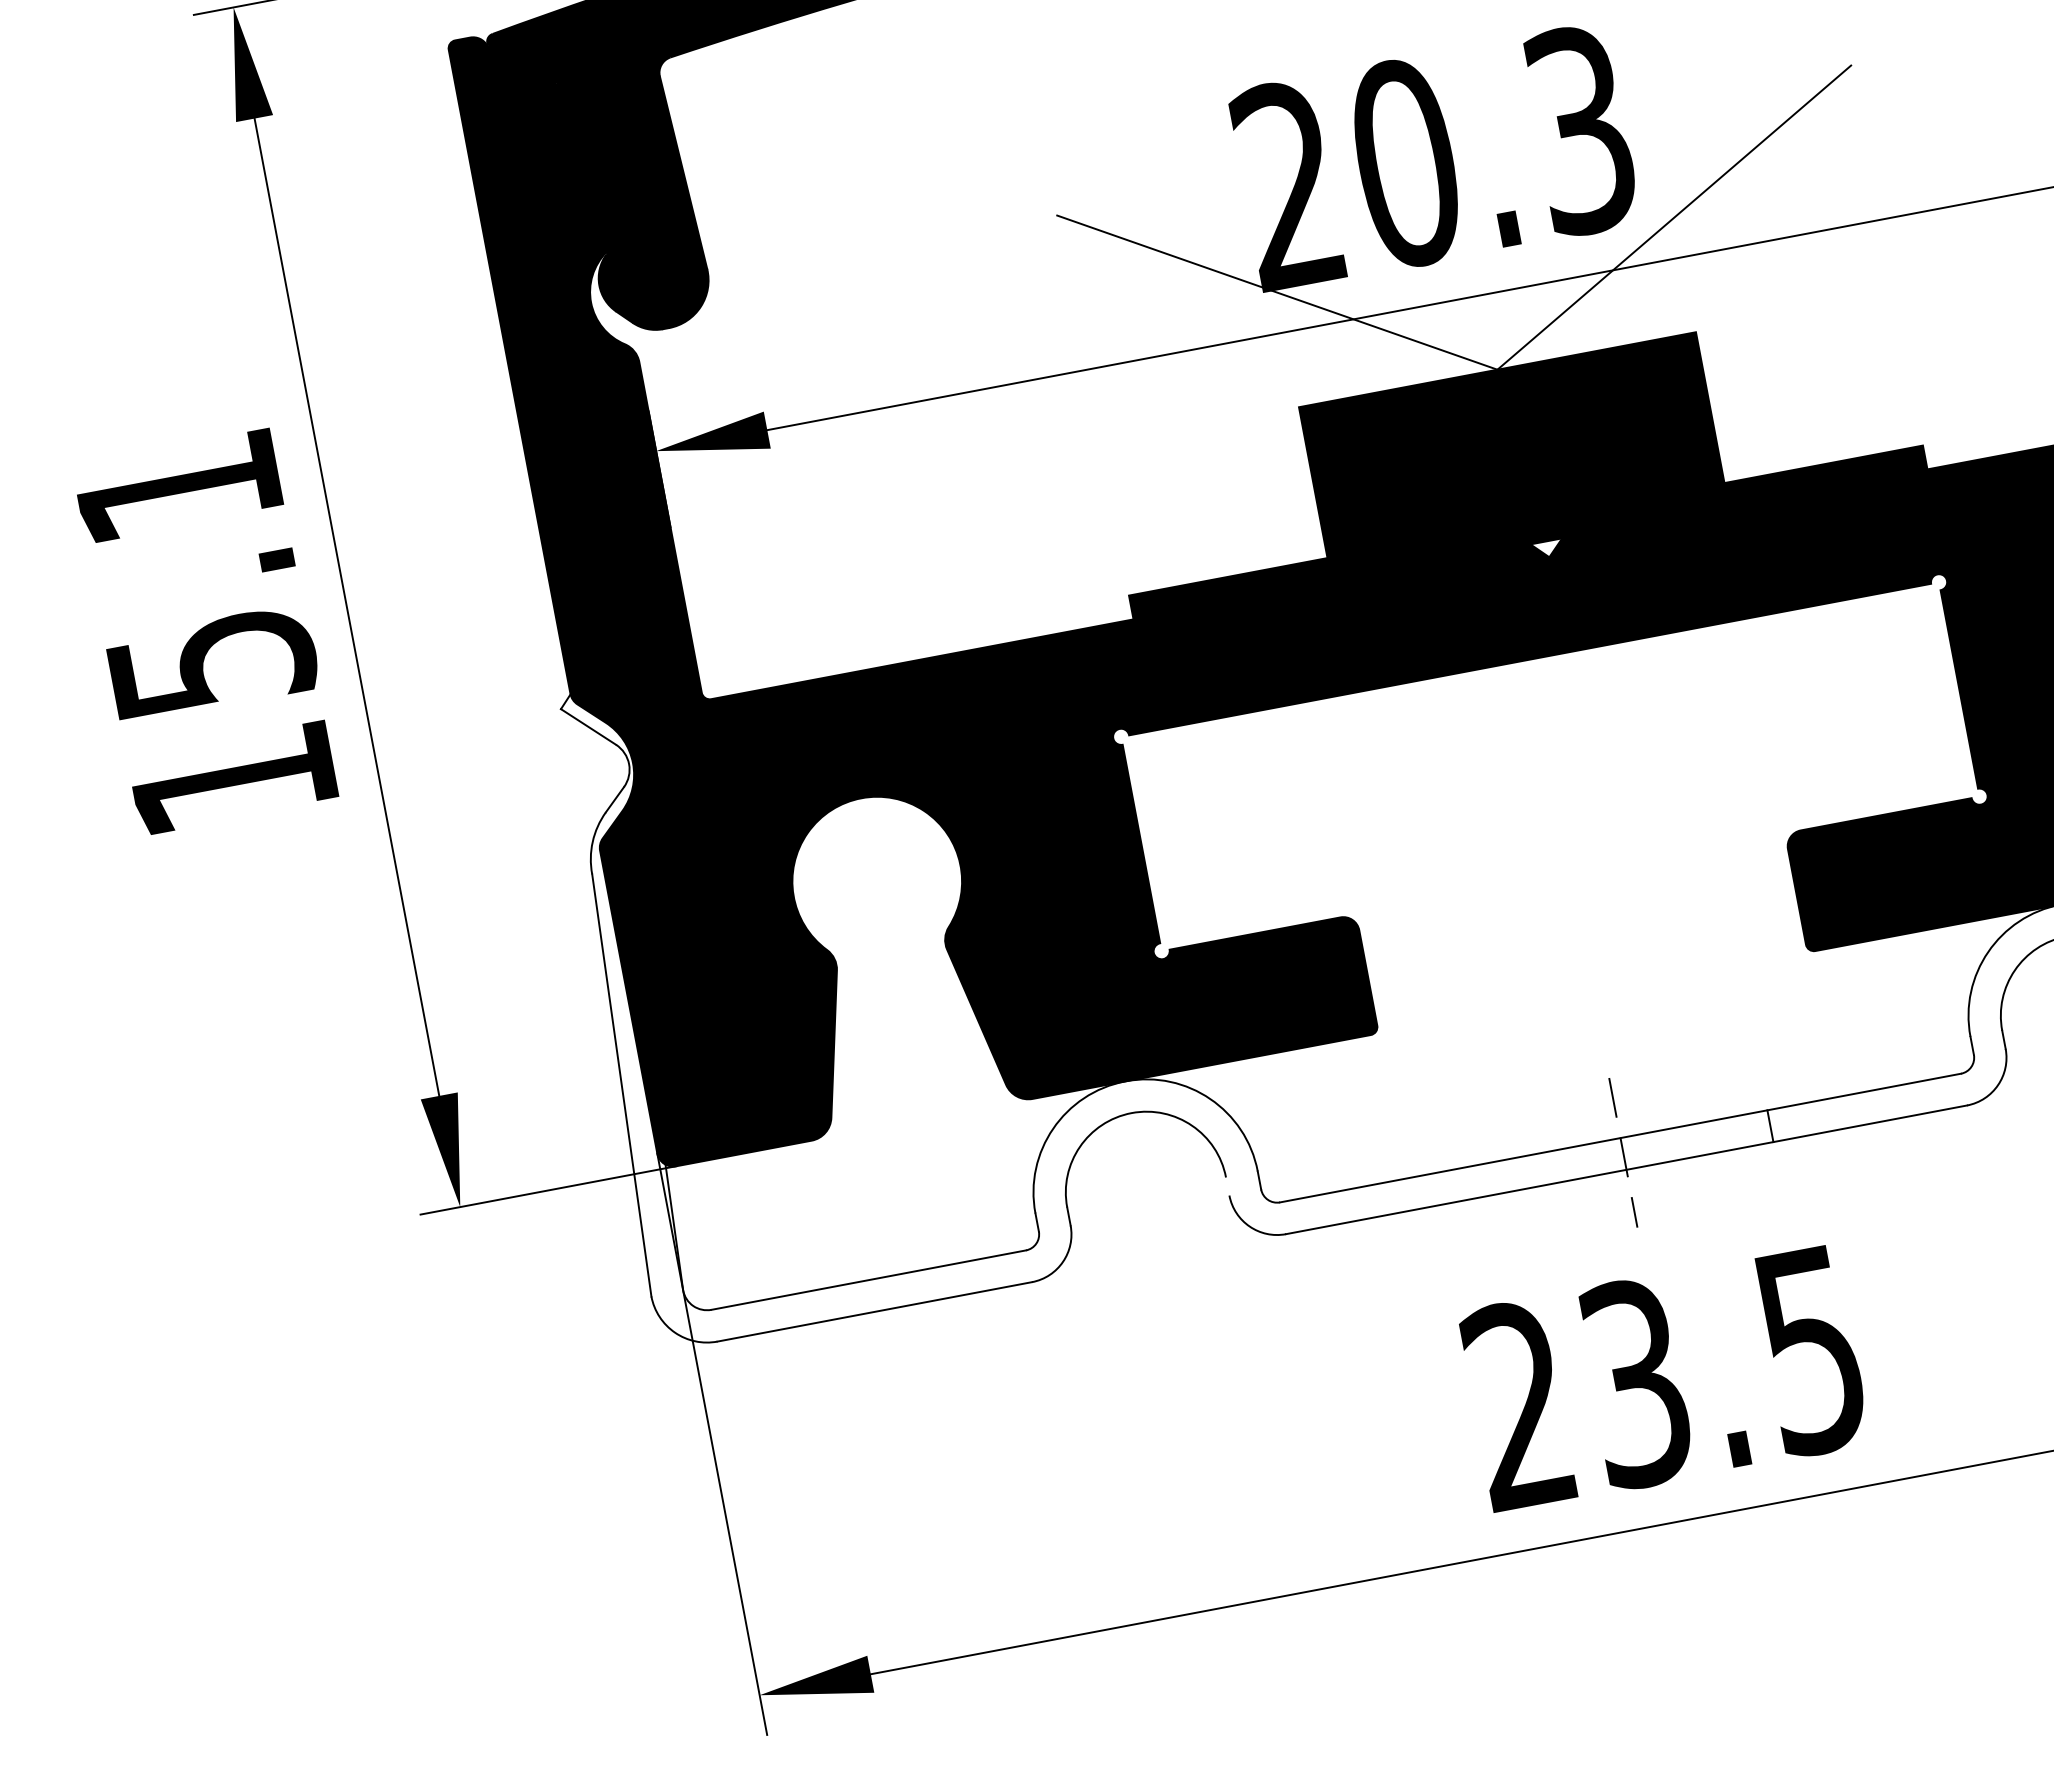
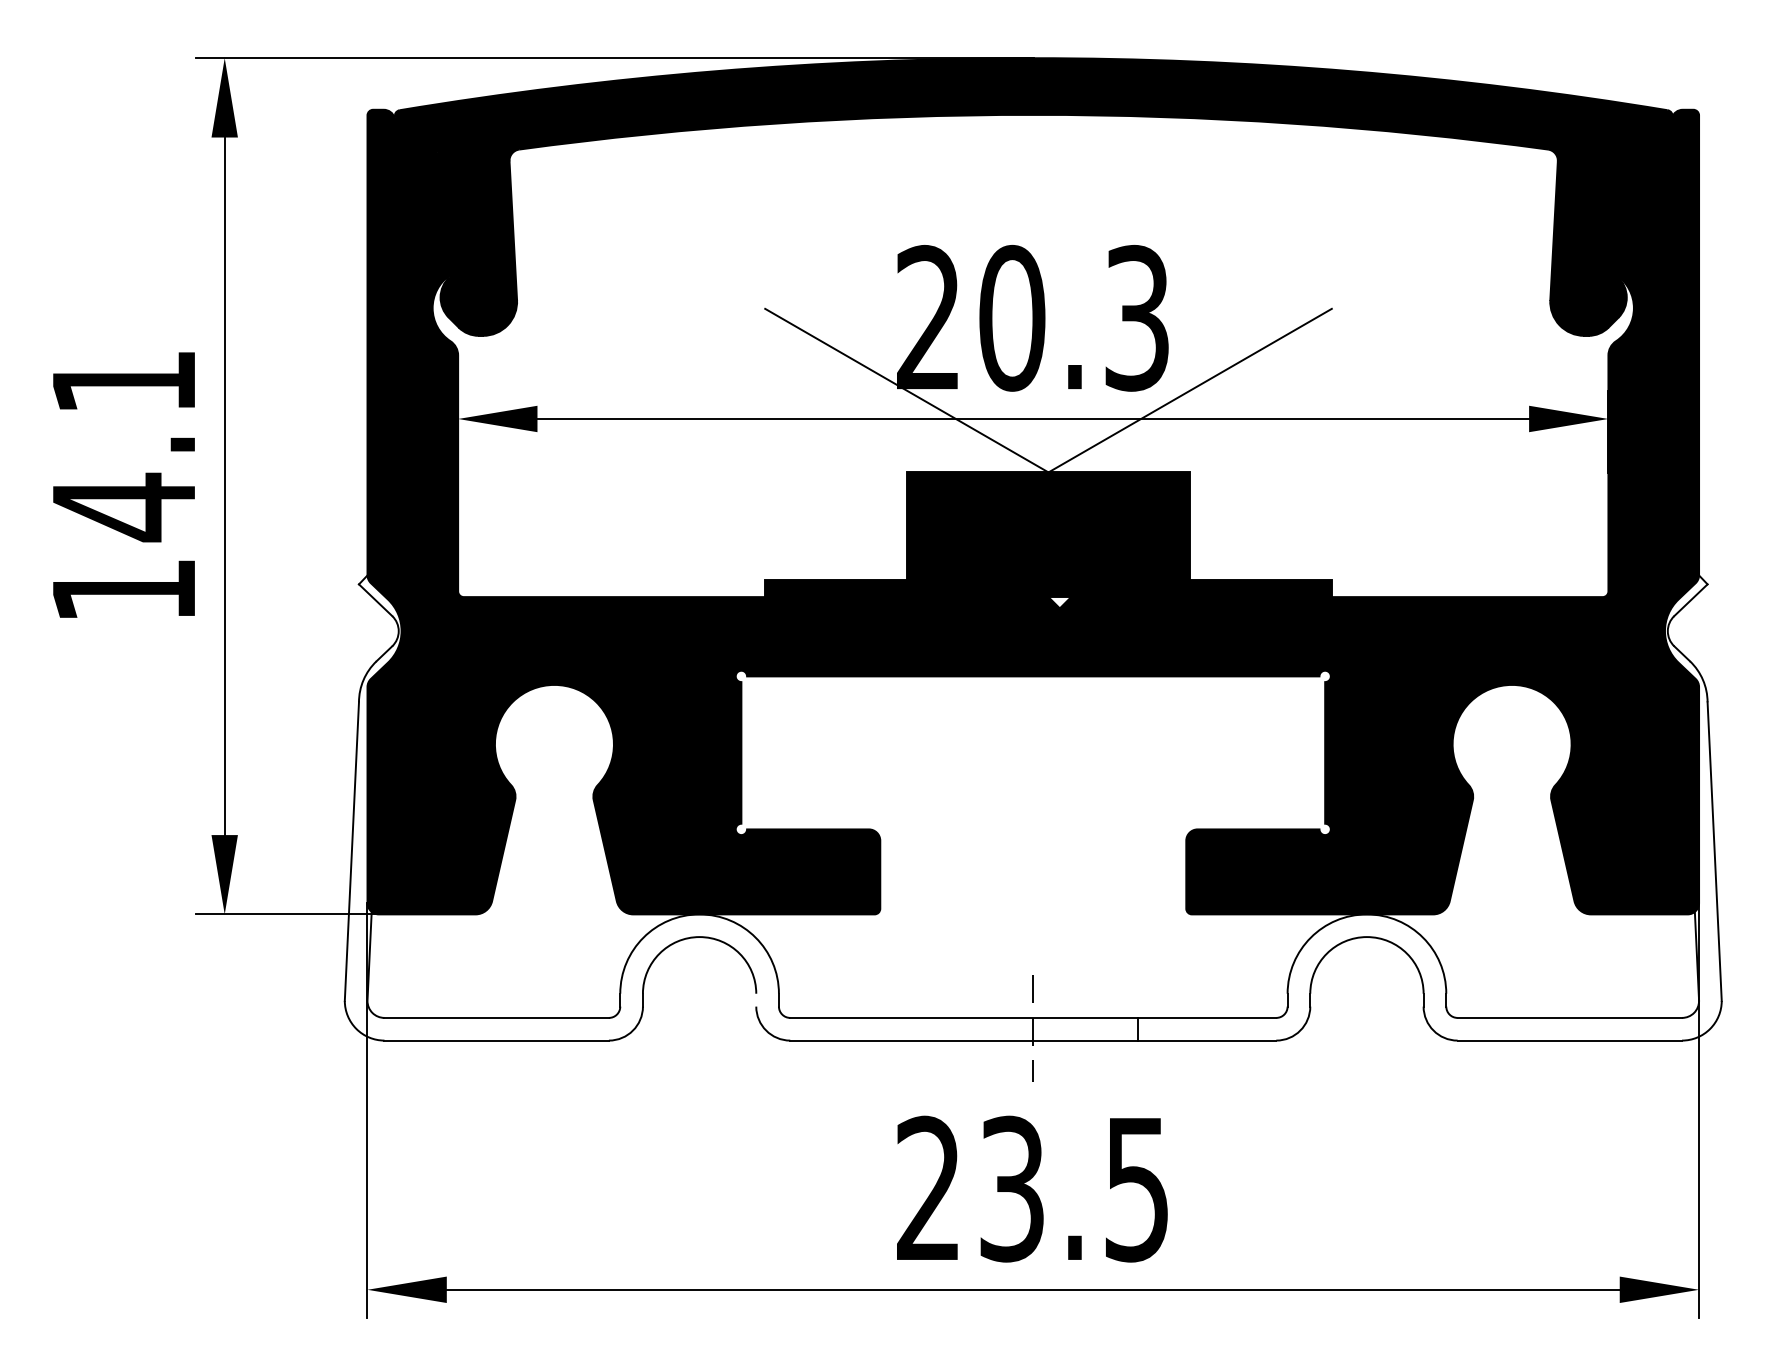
text: (213, 663) -> (125, 507), 15.1 -> 14.1

